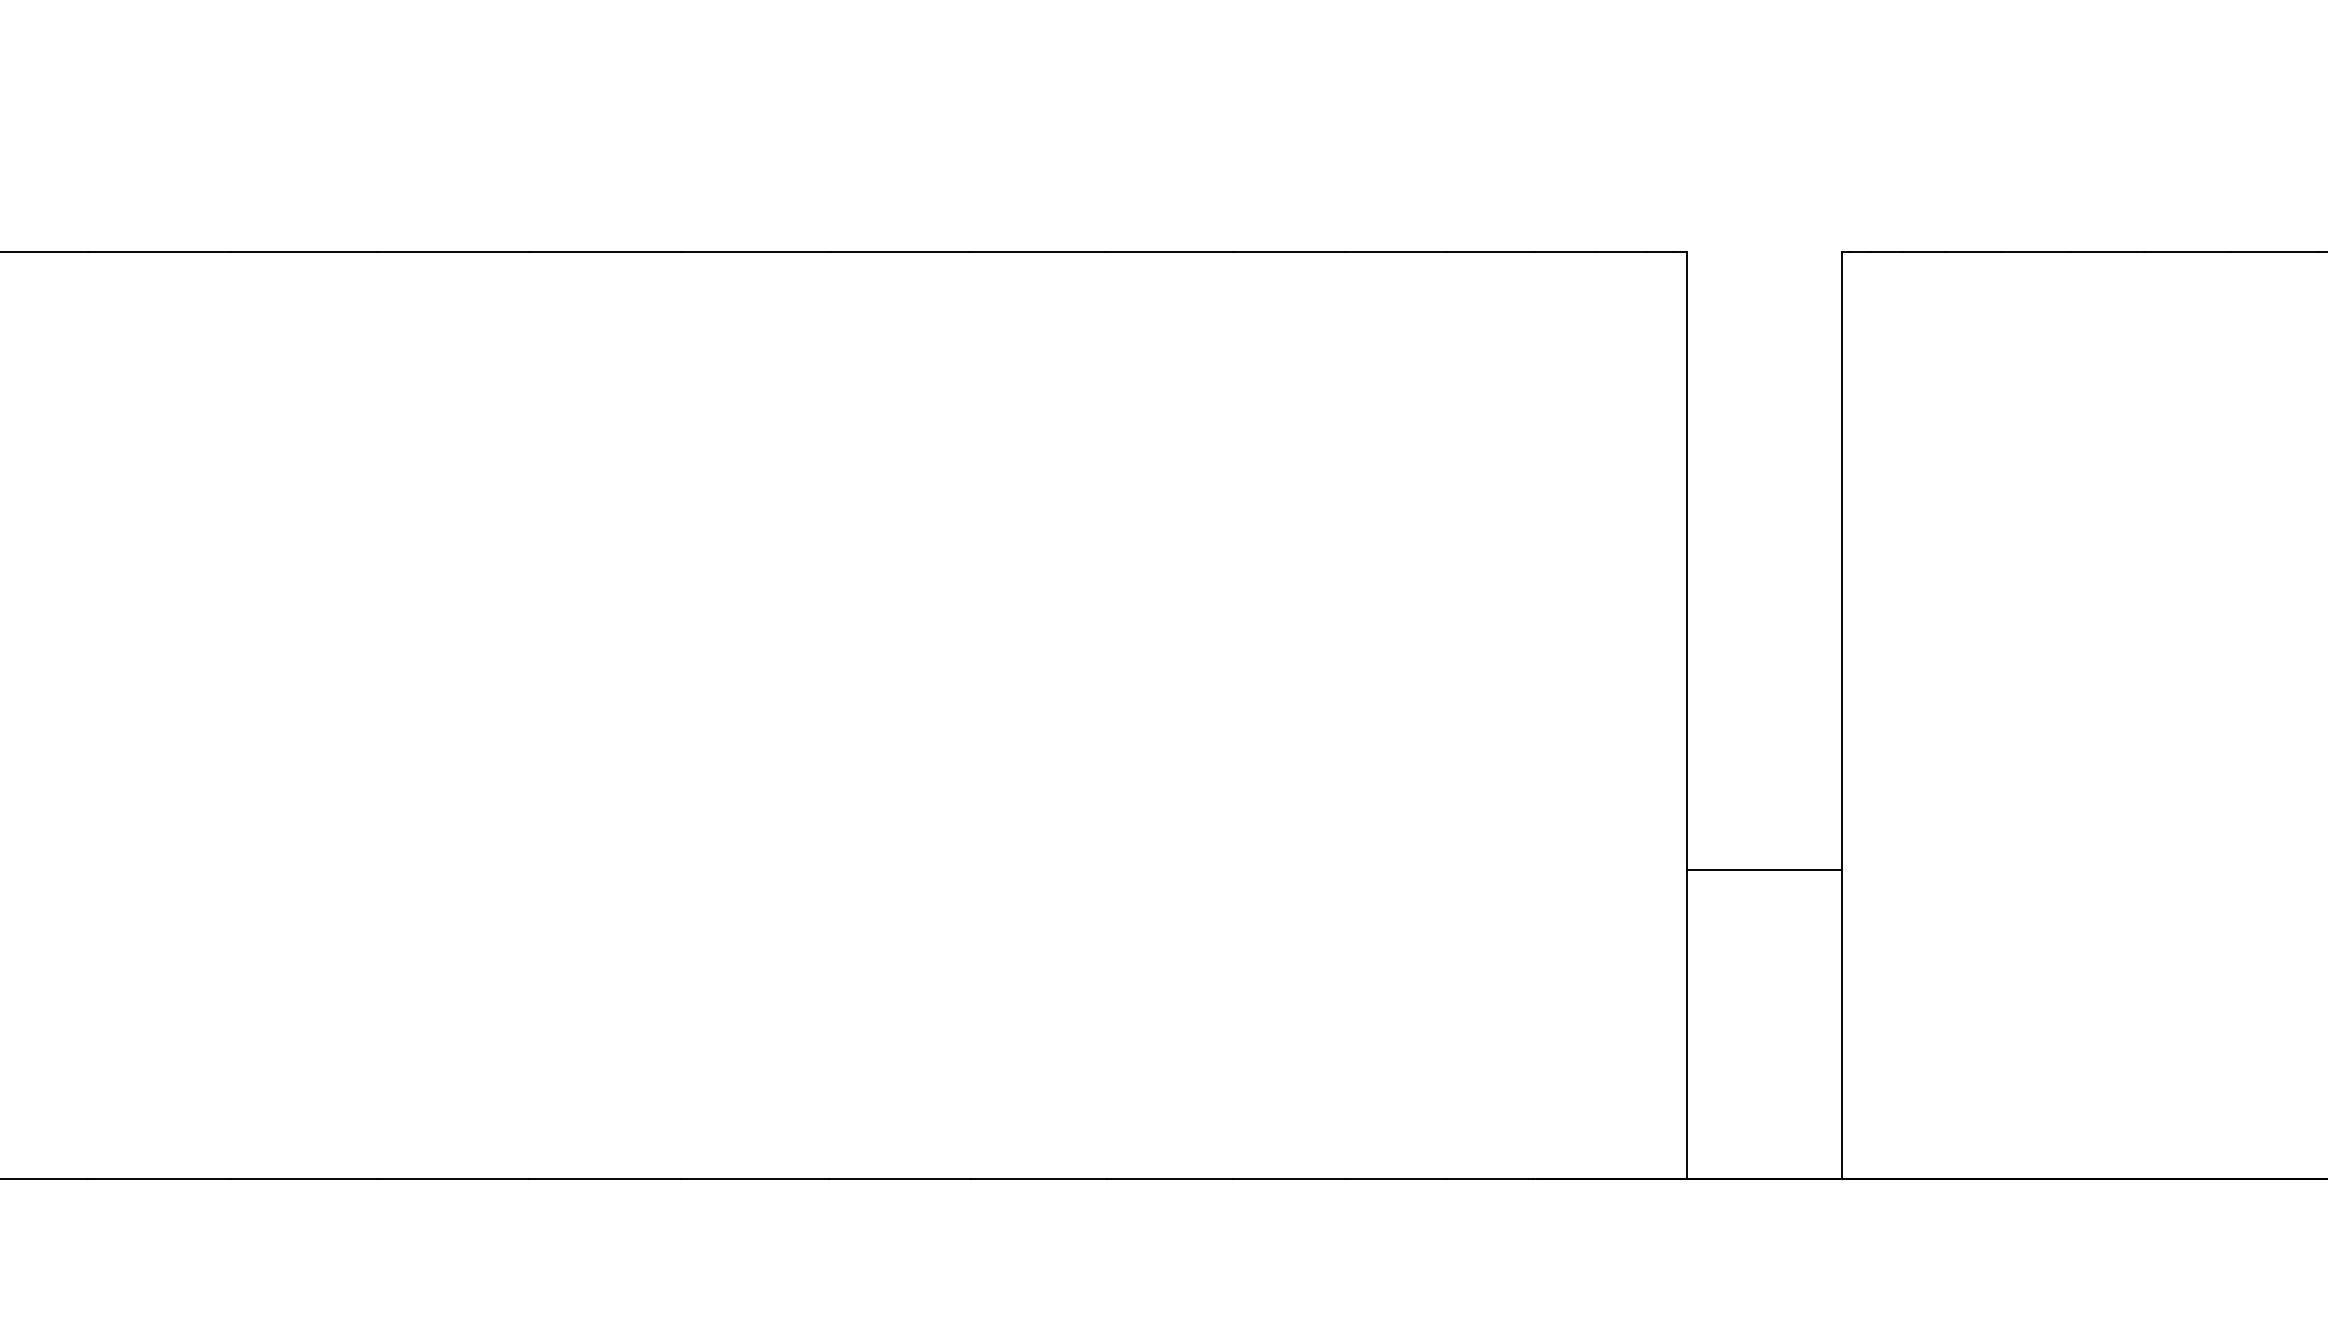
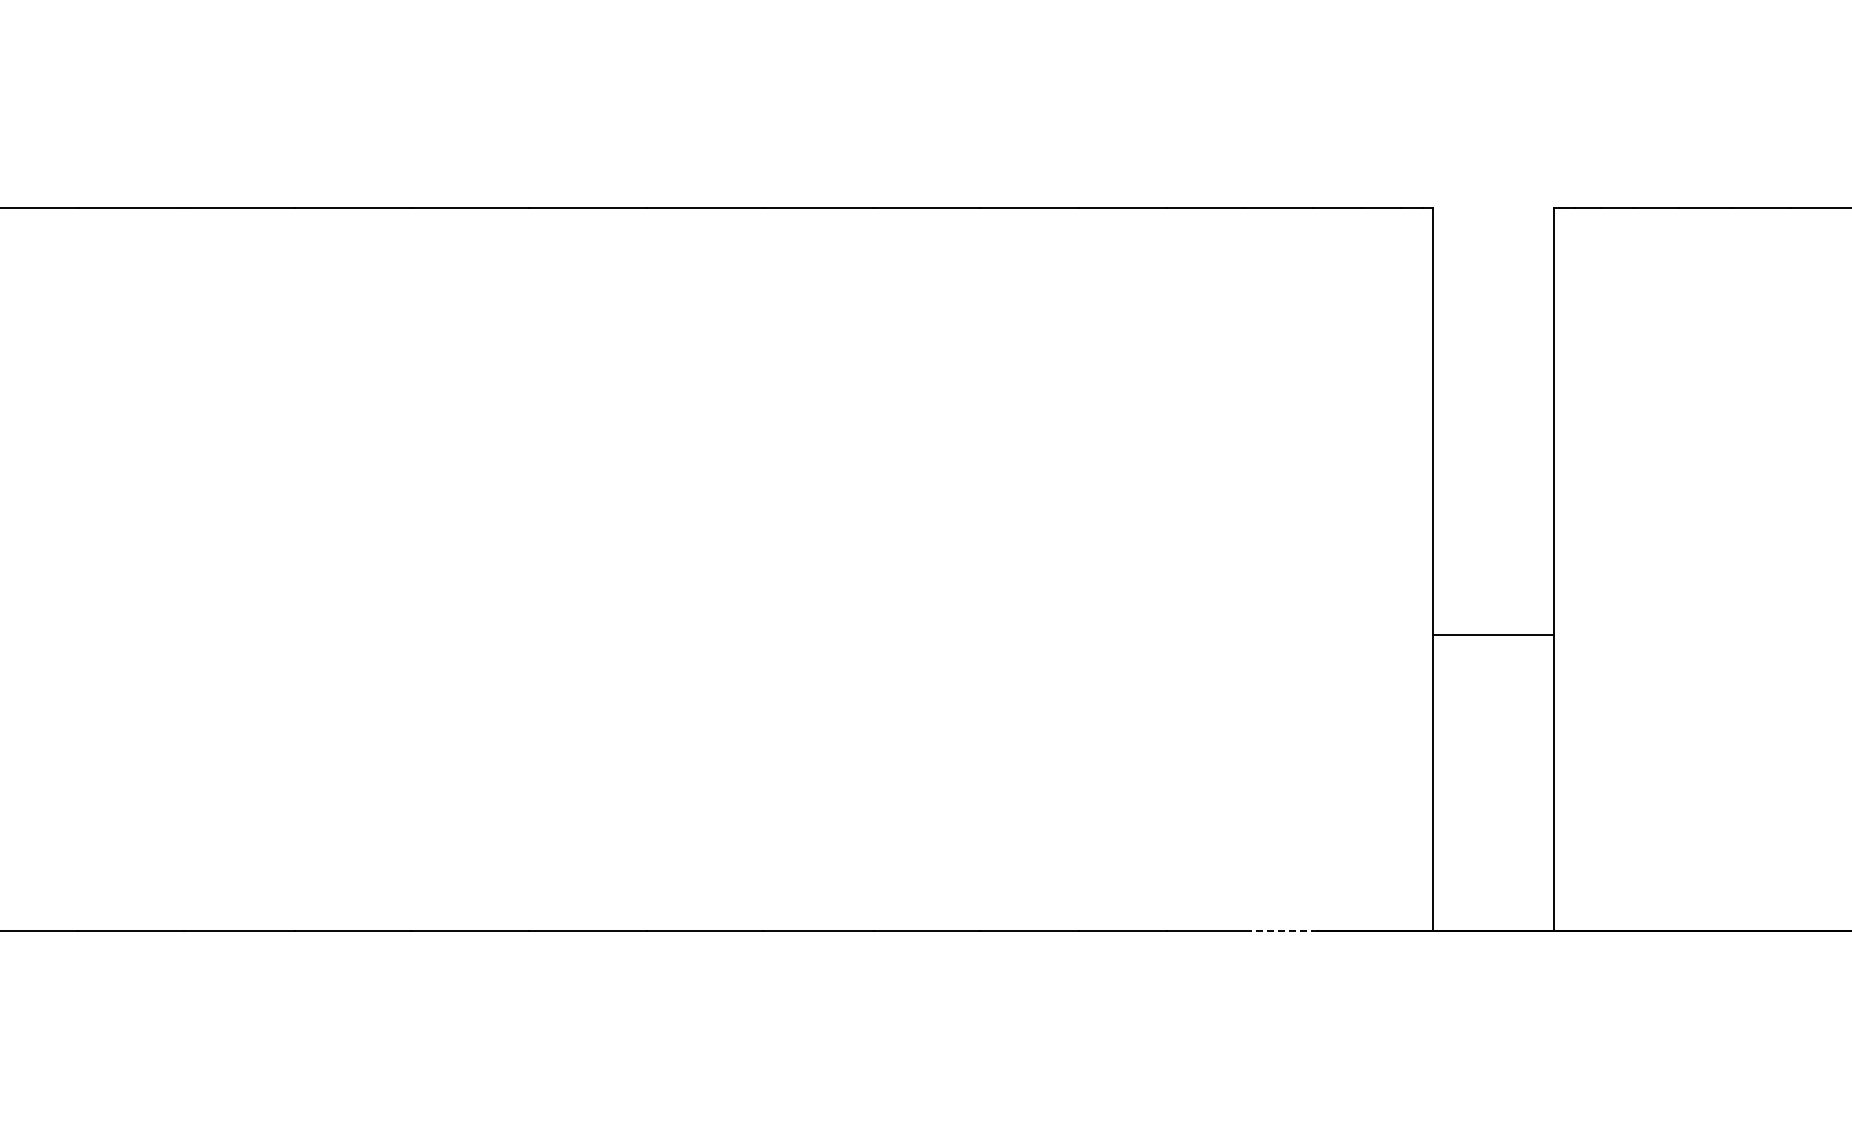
line: (1764, 870) -> (1493, 635), moved
line: (1489, 1179) -> (1278, 931), solid -> dashed

